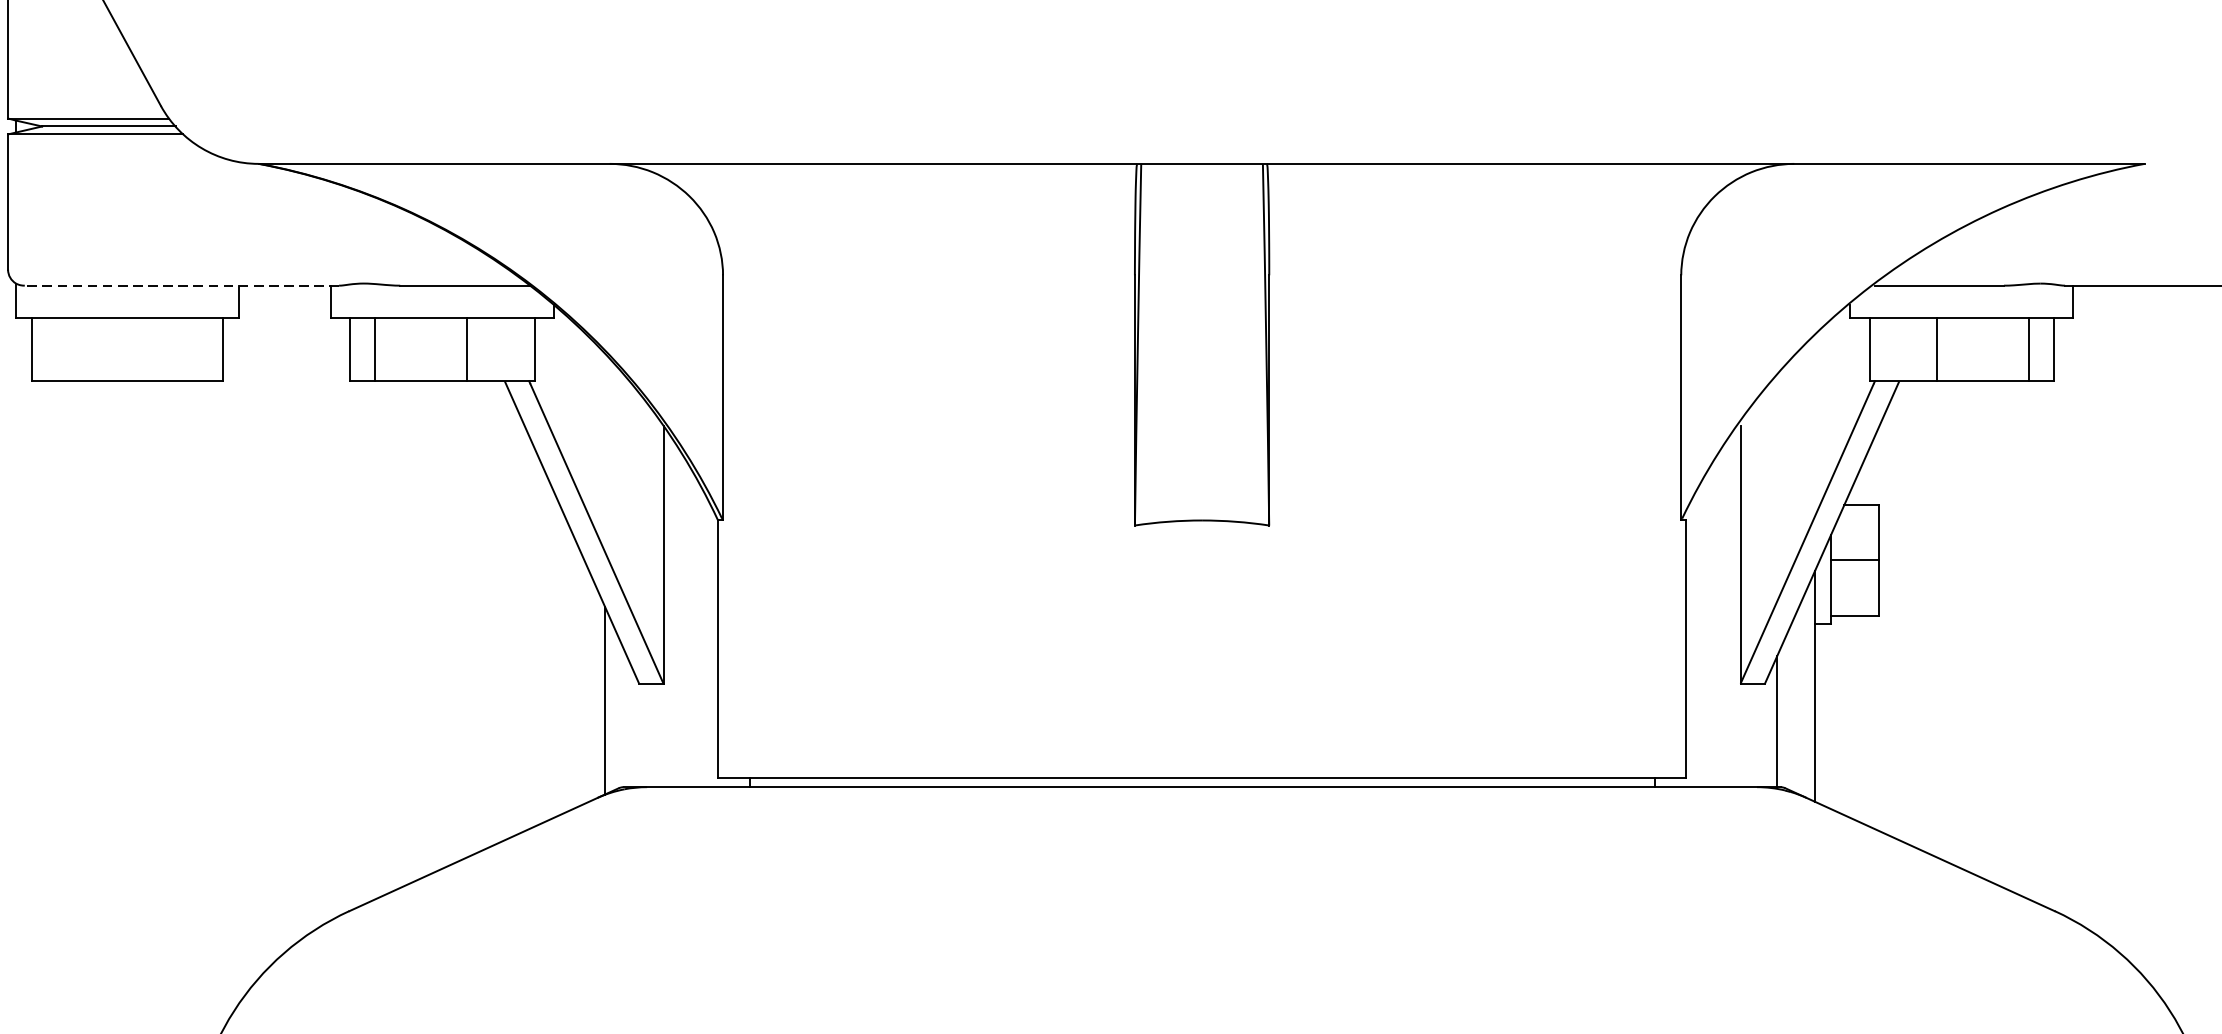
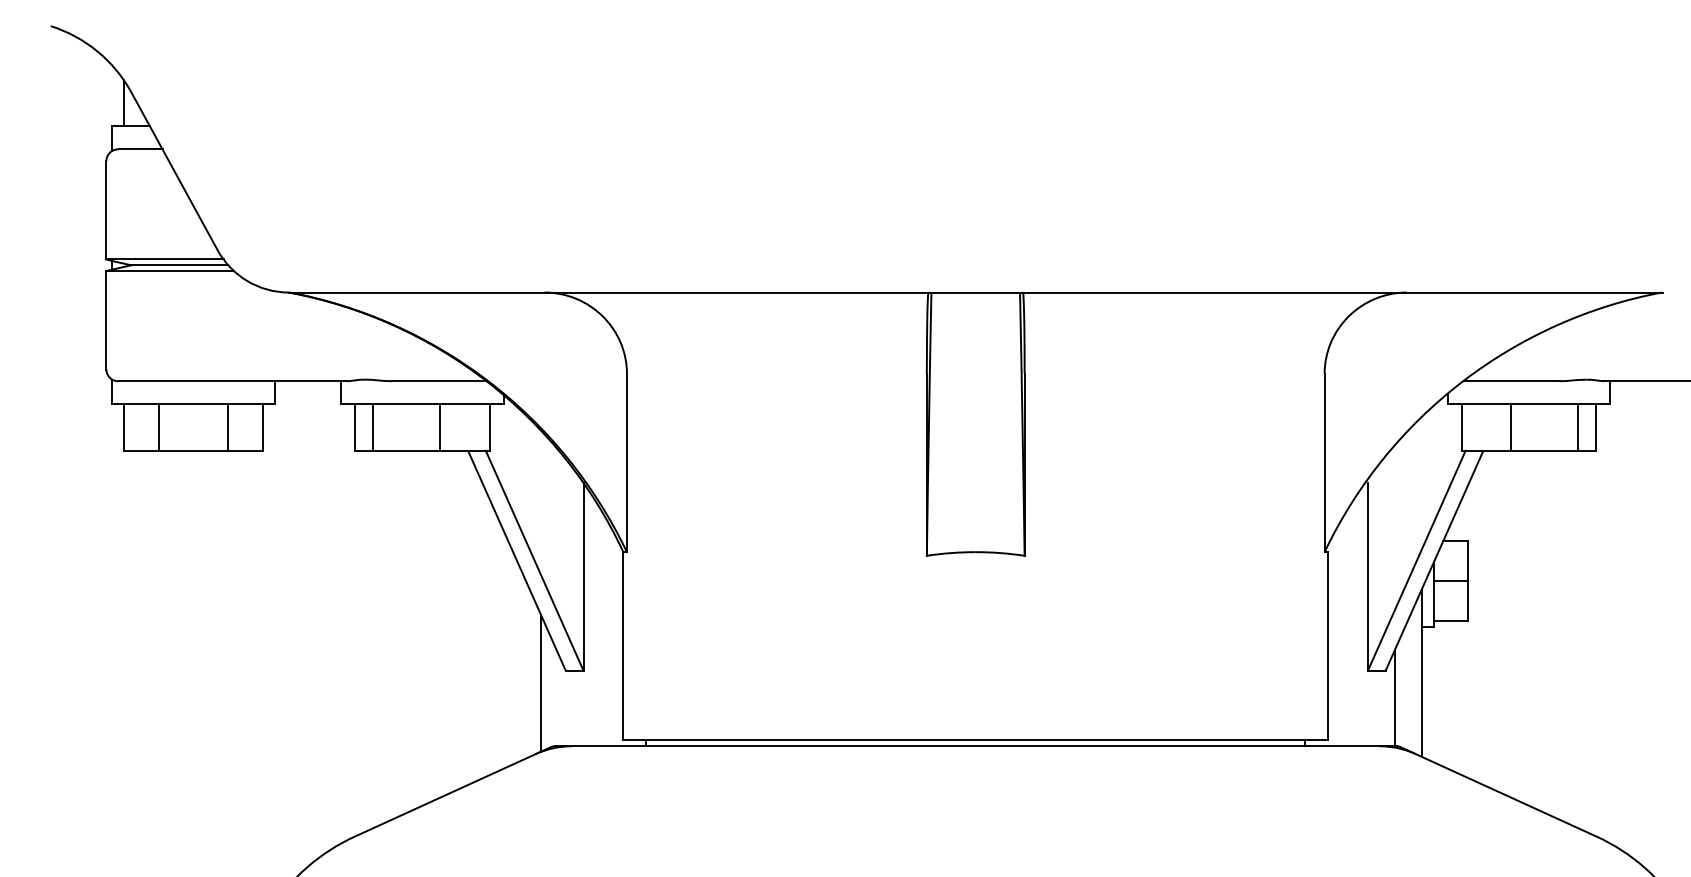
line: (181, 286) -> (232, 381), dashed -> solid
line: (79, 349) -> (158, 427), added
line: (175, 349) -> (228, 427), added

